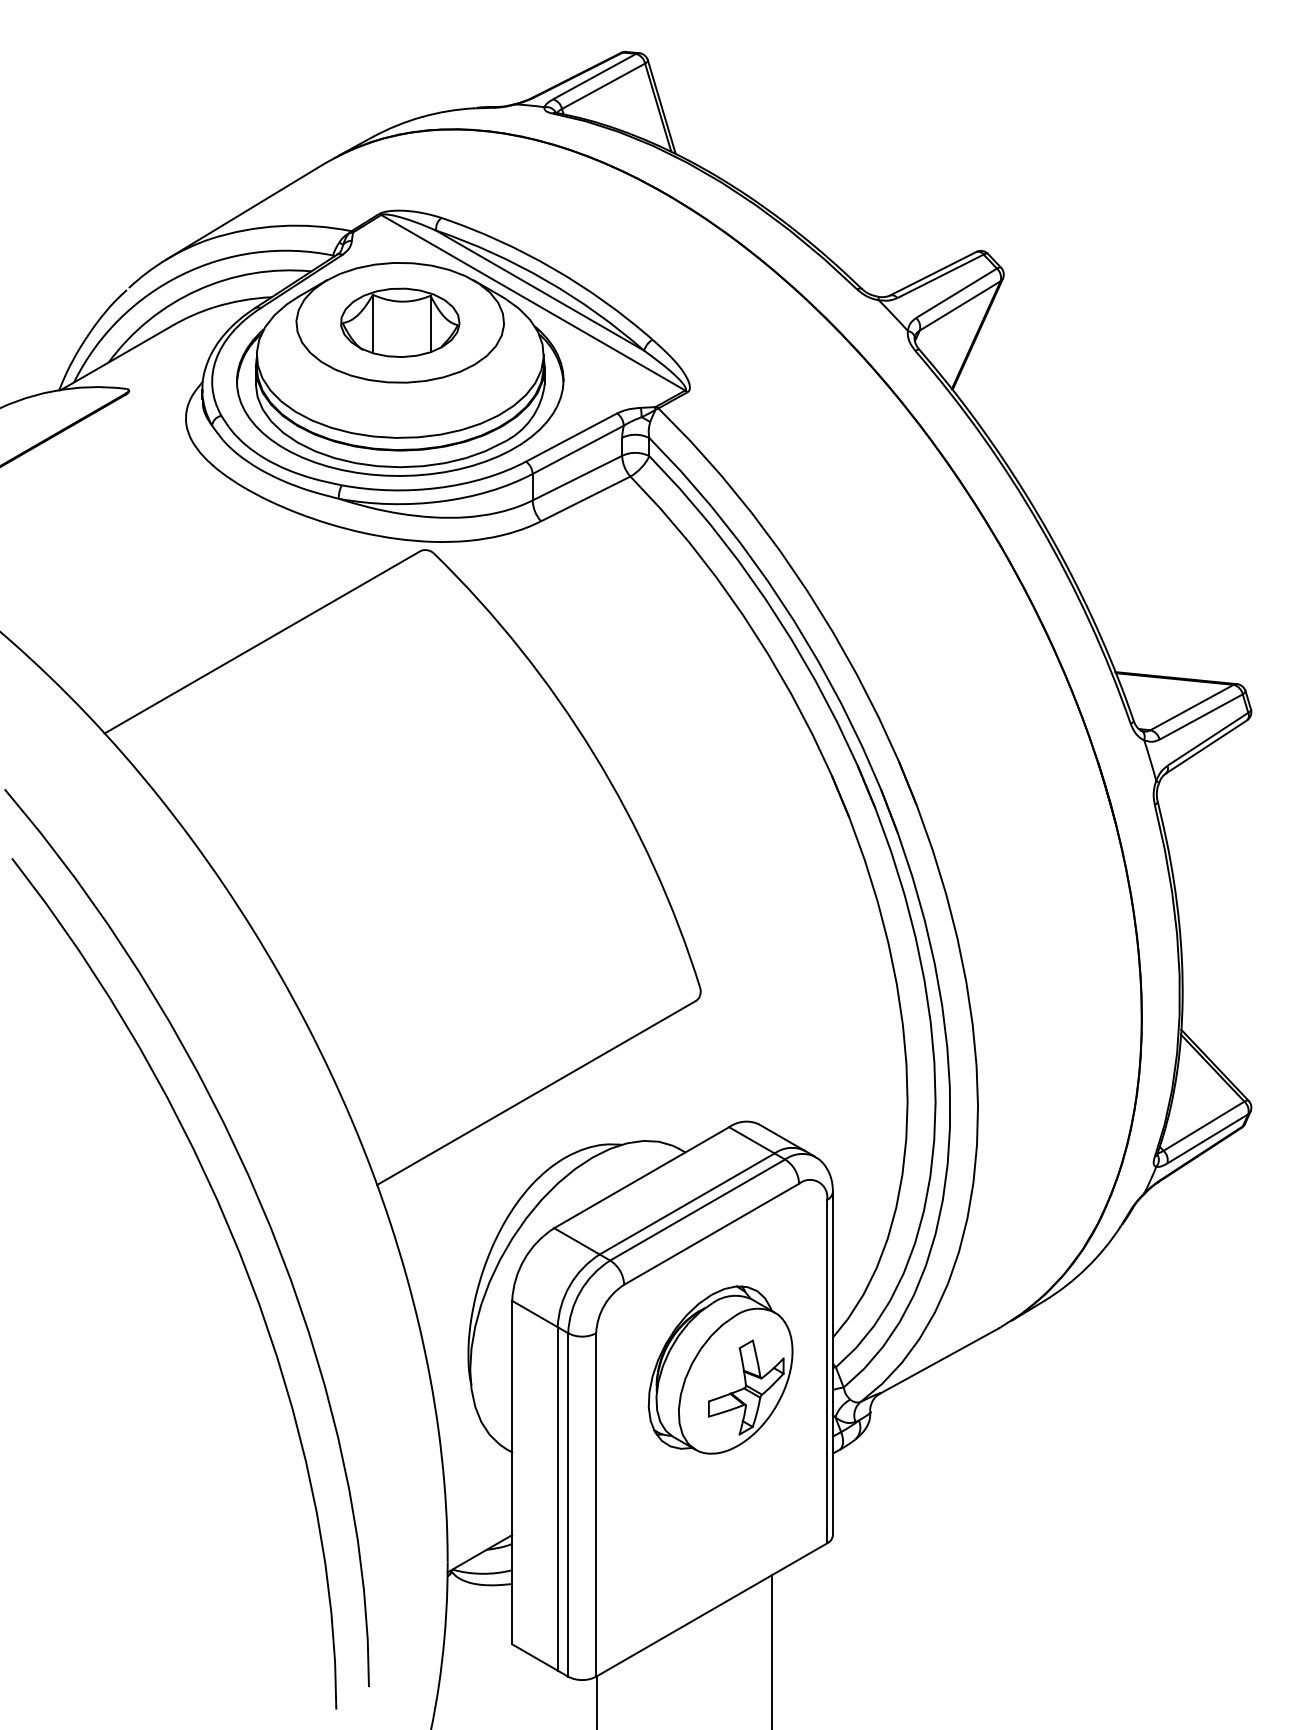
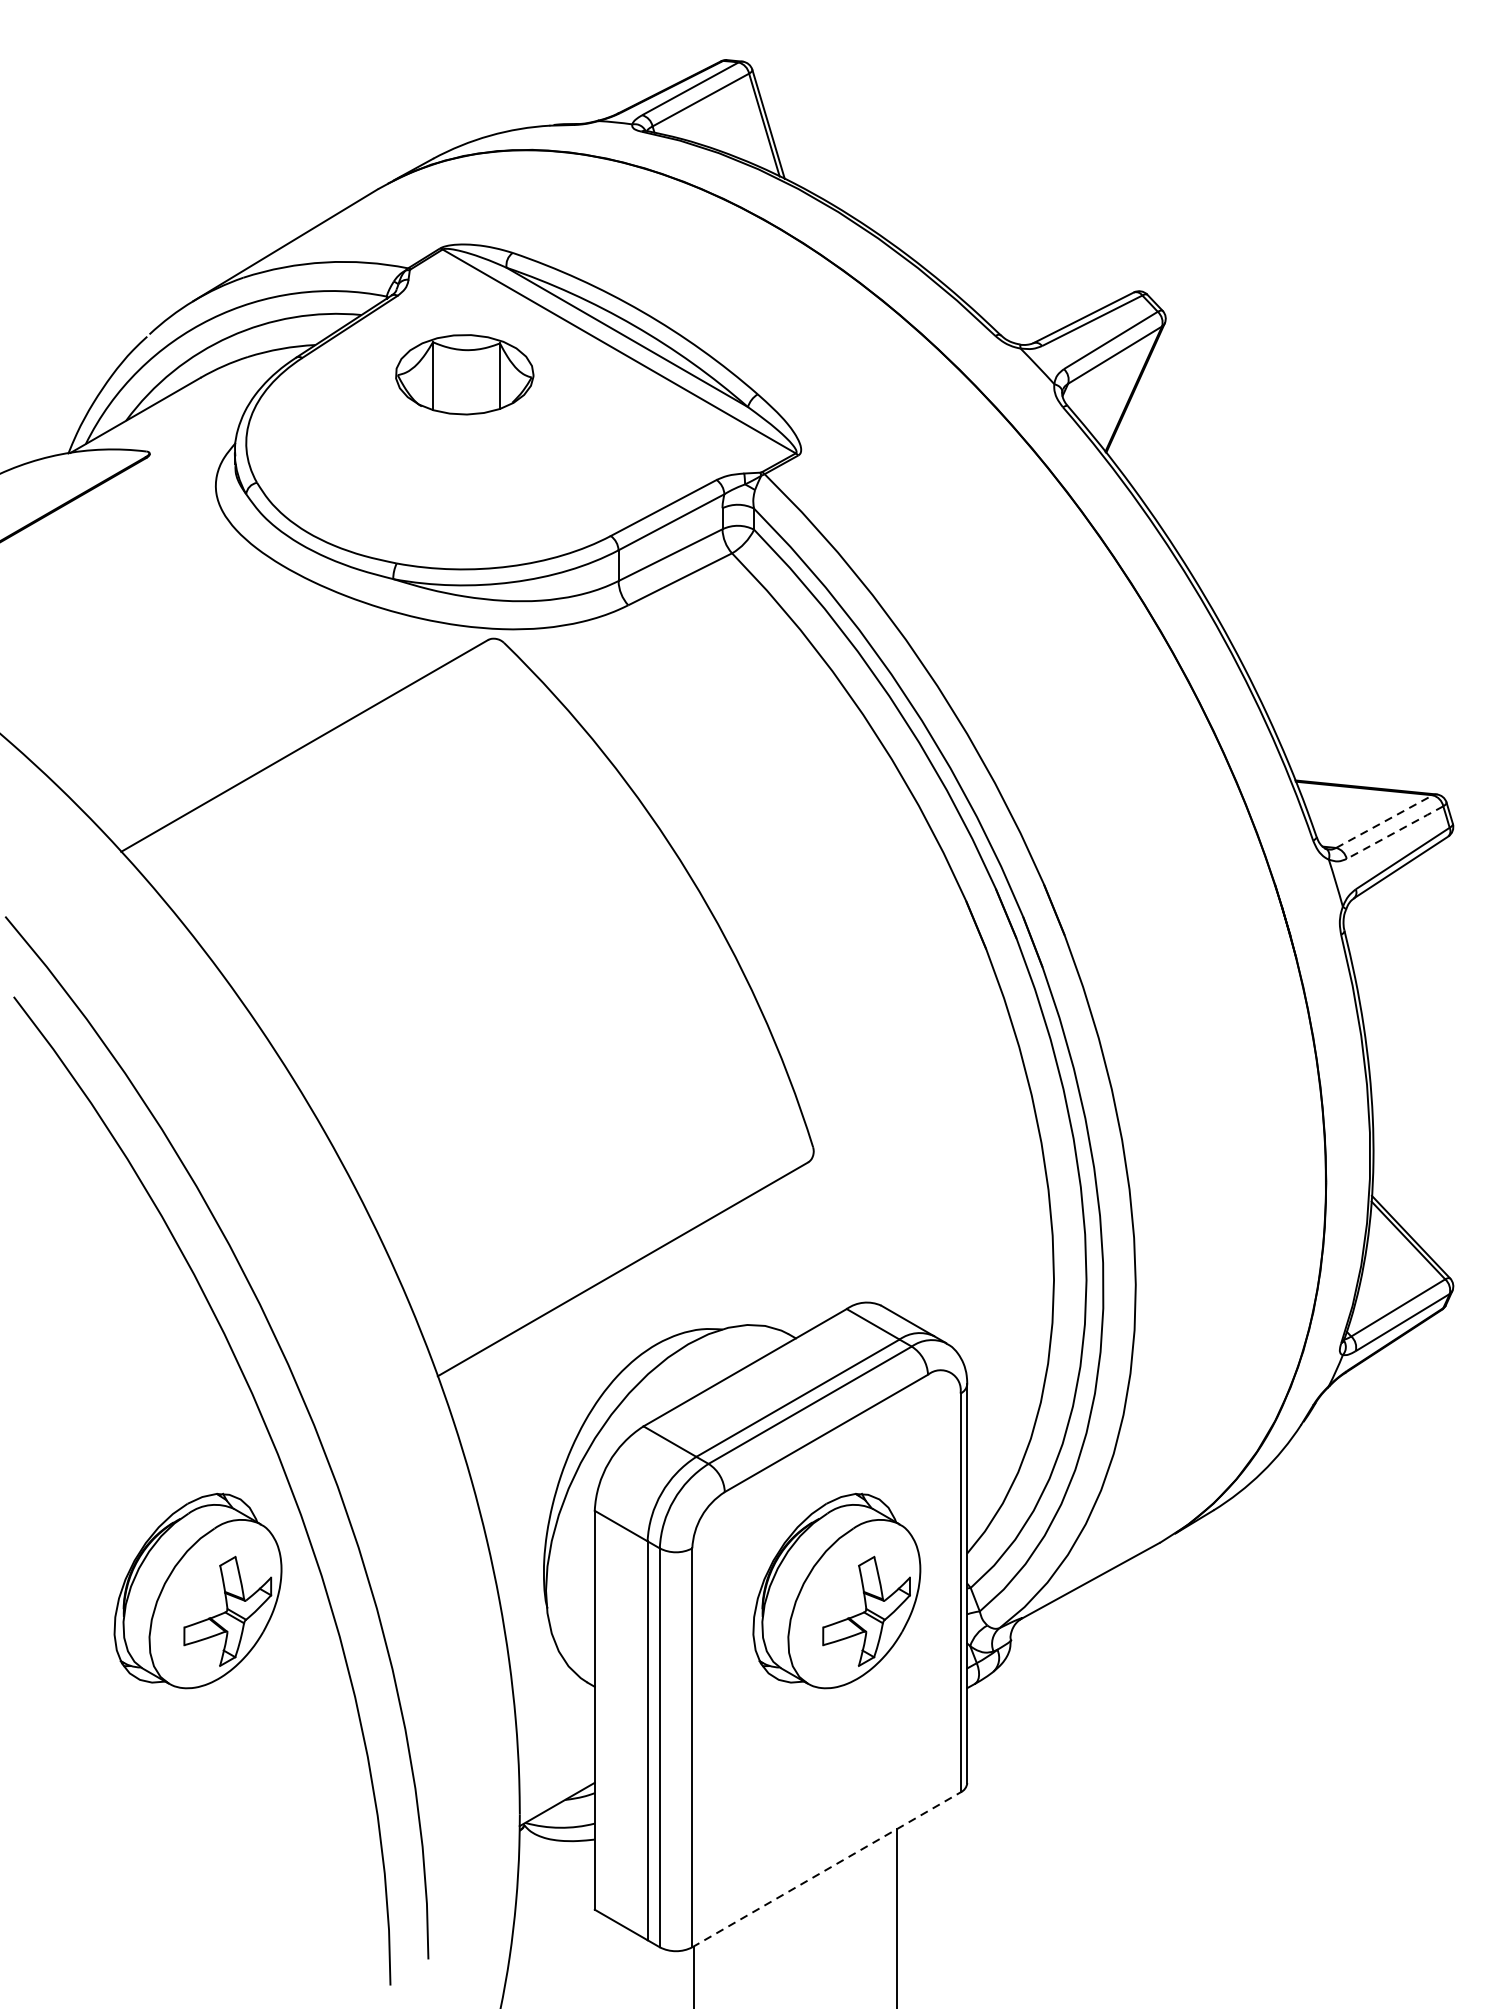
part: (400, 369) -> (465, 428), removed
line: (1192, 707) -> (1384, 821), solid -> dashed
line: (1201, 717) -> (1395, 833), solid -> dashed
part: (170, 1369) -> (197, 1590), added
line: (712, 1609) -> (827, 1869), solid -> dashed

